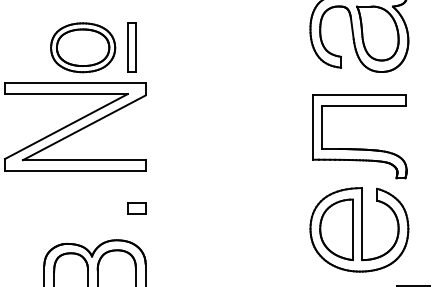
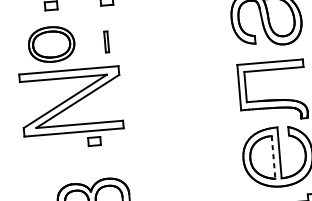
part: (83, 47) -> (51, 44), moved
part: (131, 47) -> (106, 41), size x0.6
part: (136, 208) -> (94, 141), moved
line: (353, 230) -> (273, 157), solid -> dashed

